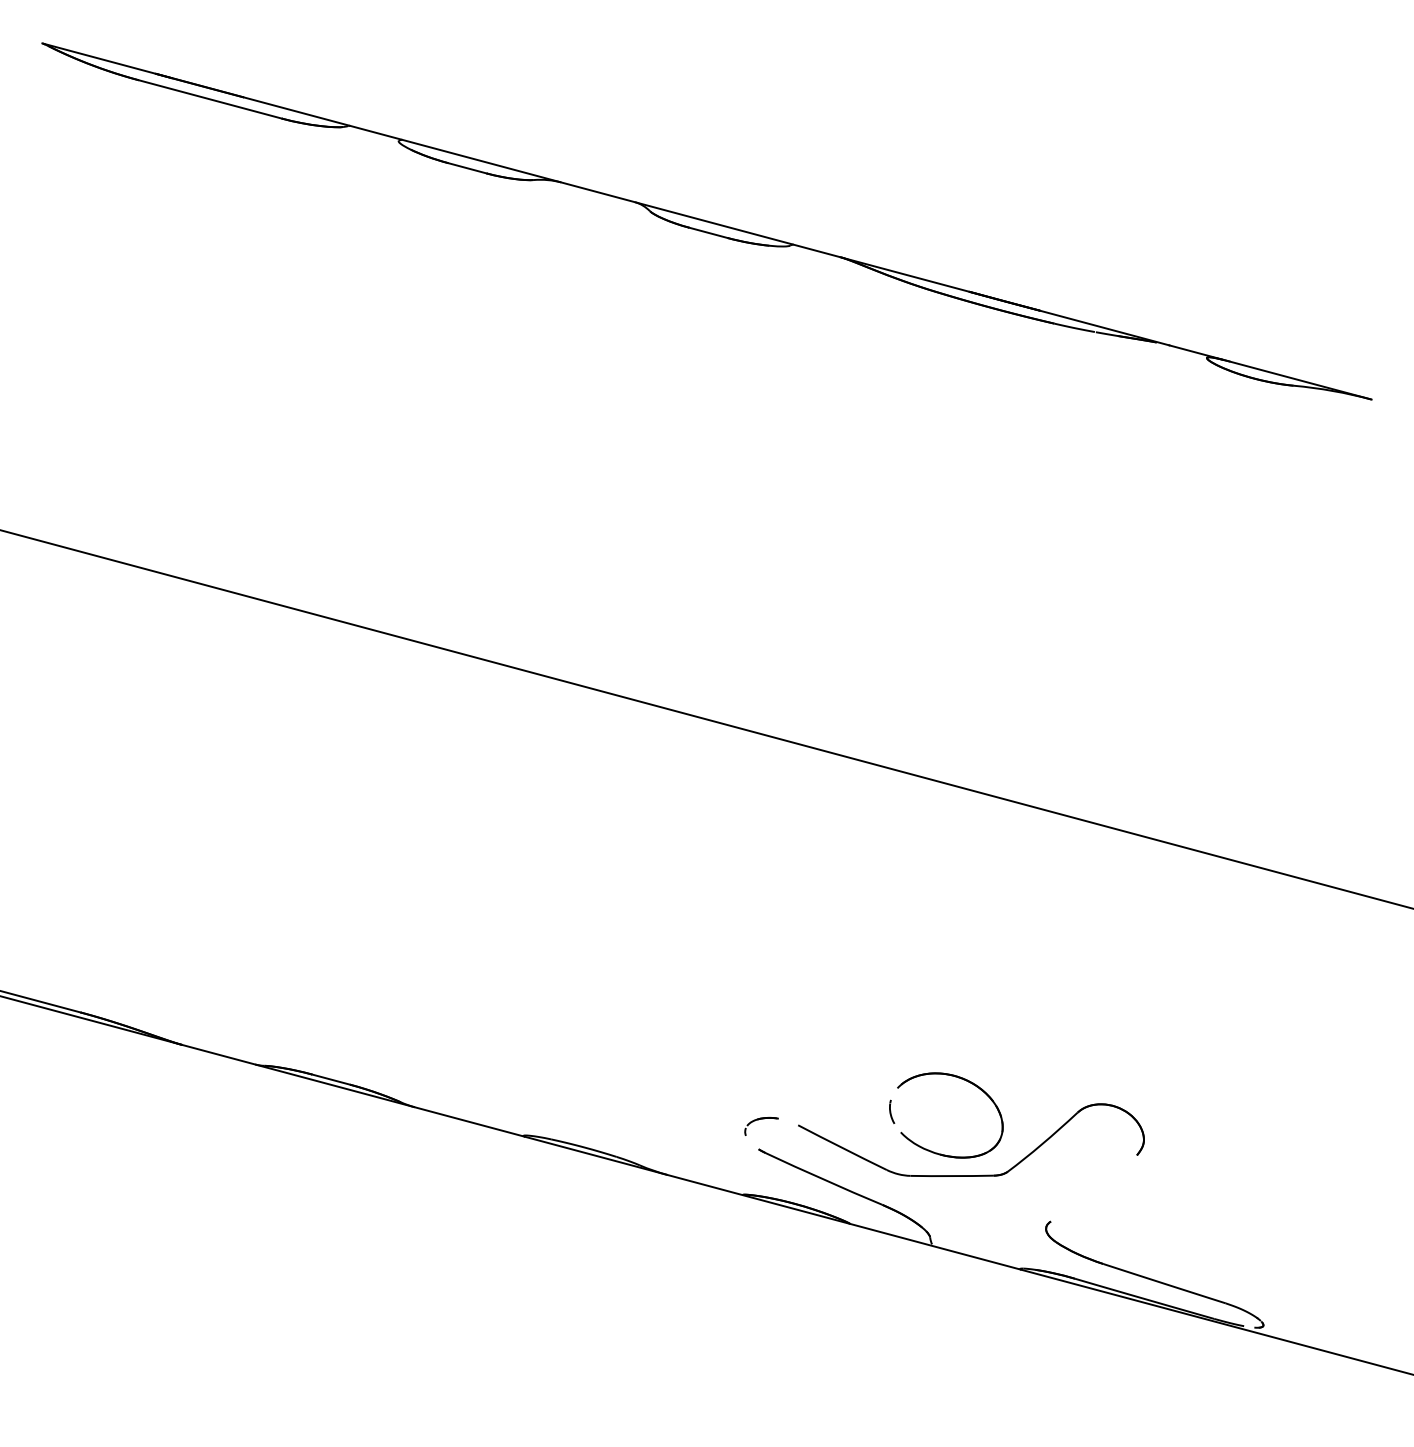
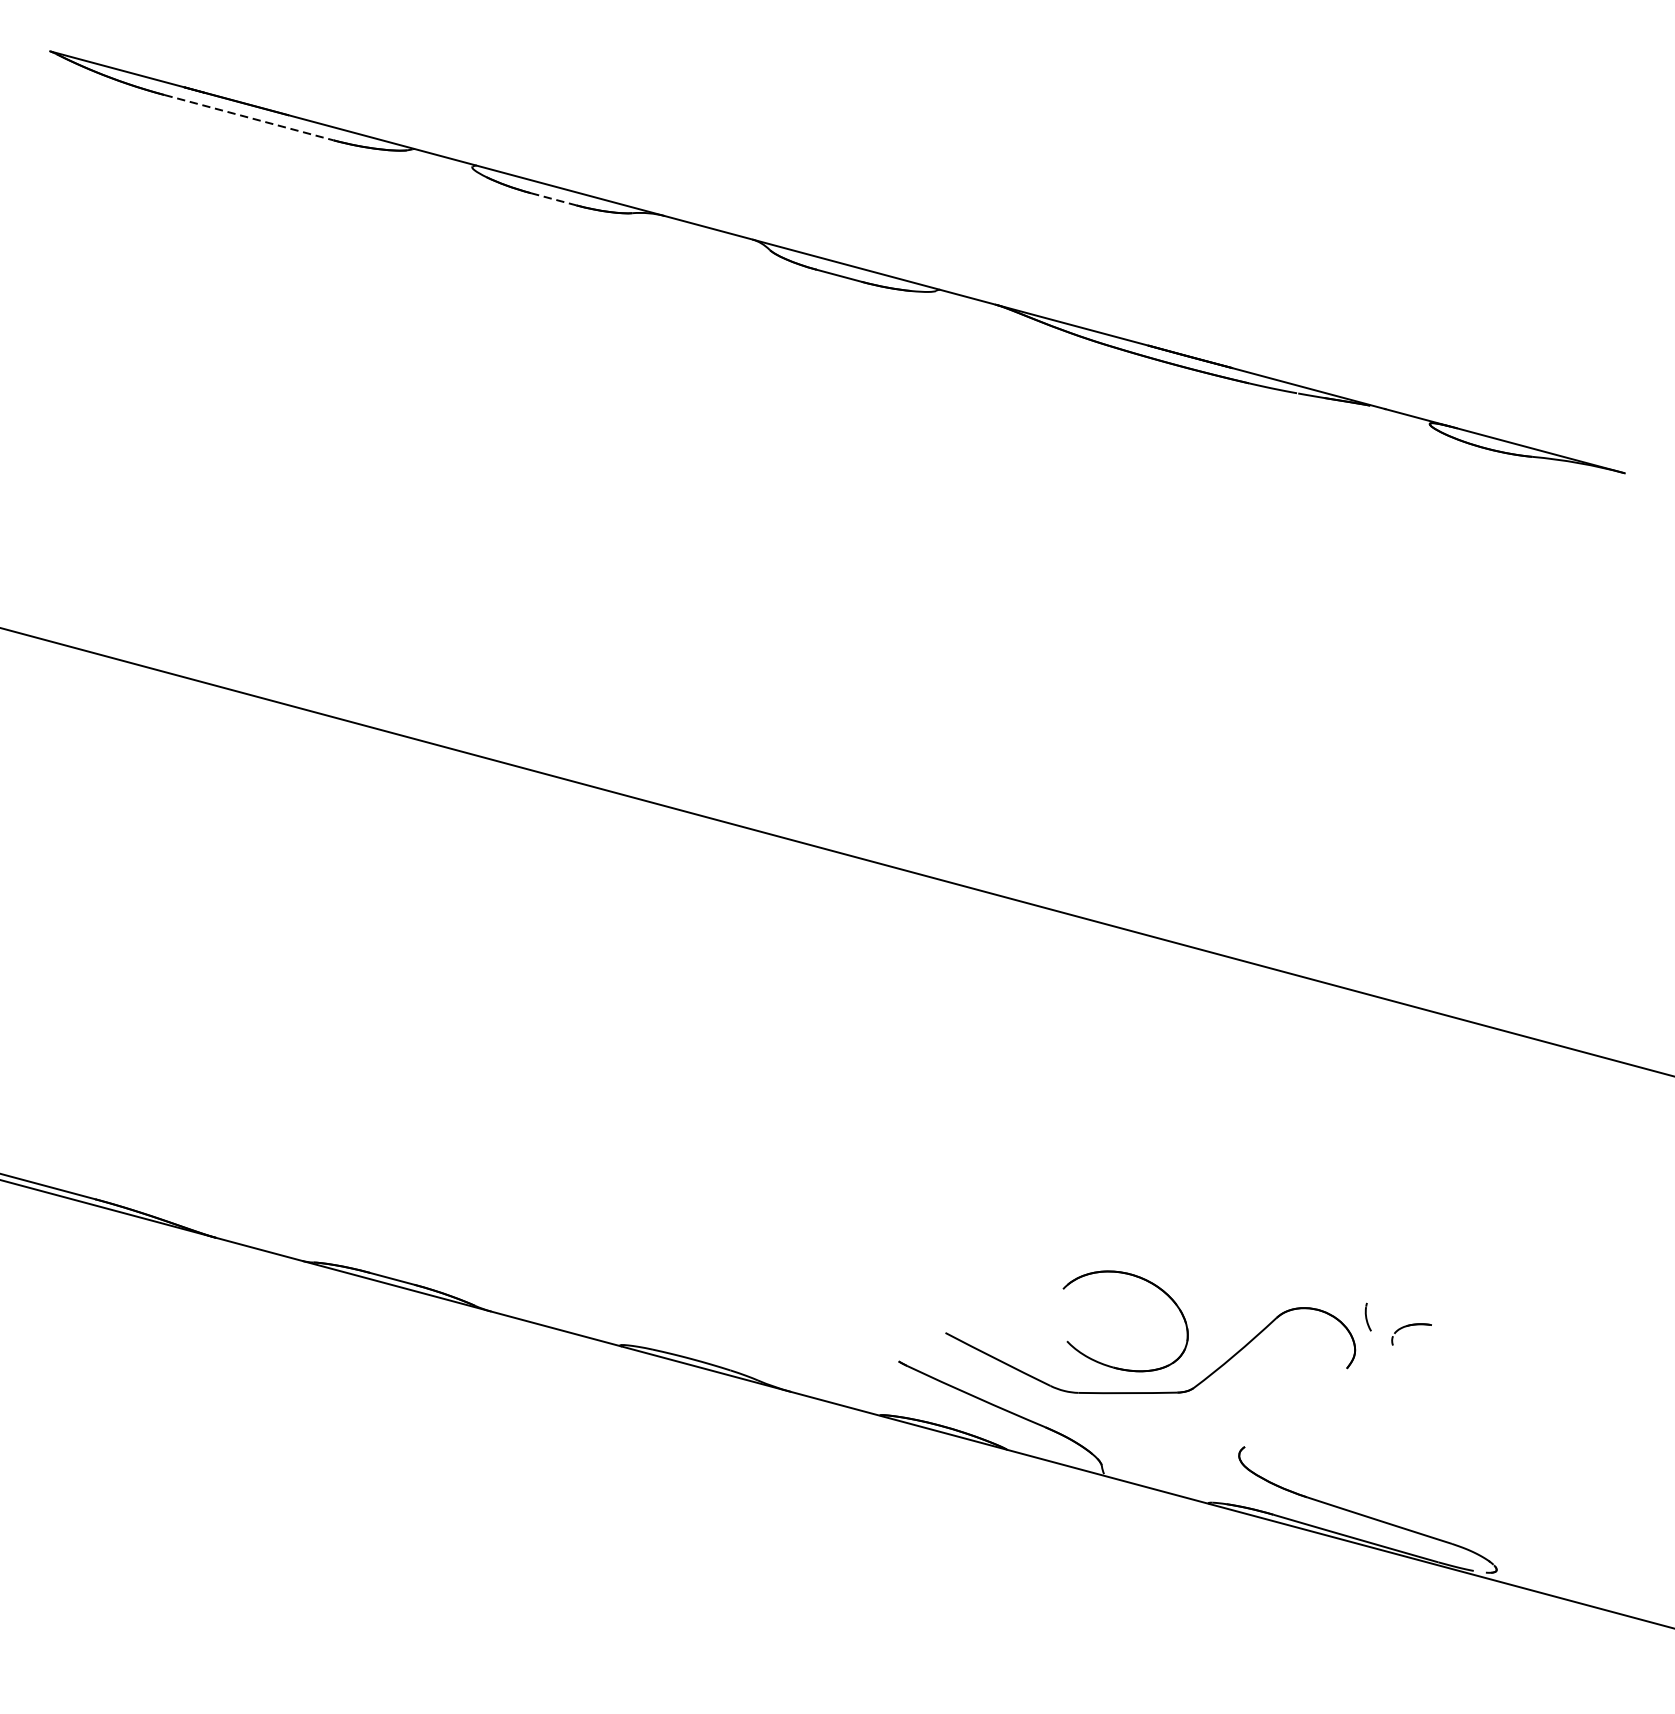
line: (210, 99) -> (249, 117), solid -> dashed
line: (467, 168) -> (553, 199), solid -> dashed
part: (892, 1111) -> (1368, 1316), moved
part: (758, 1120) -> (1407, 1327), moved

